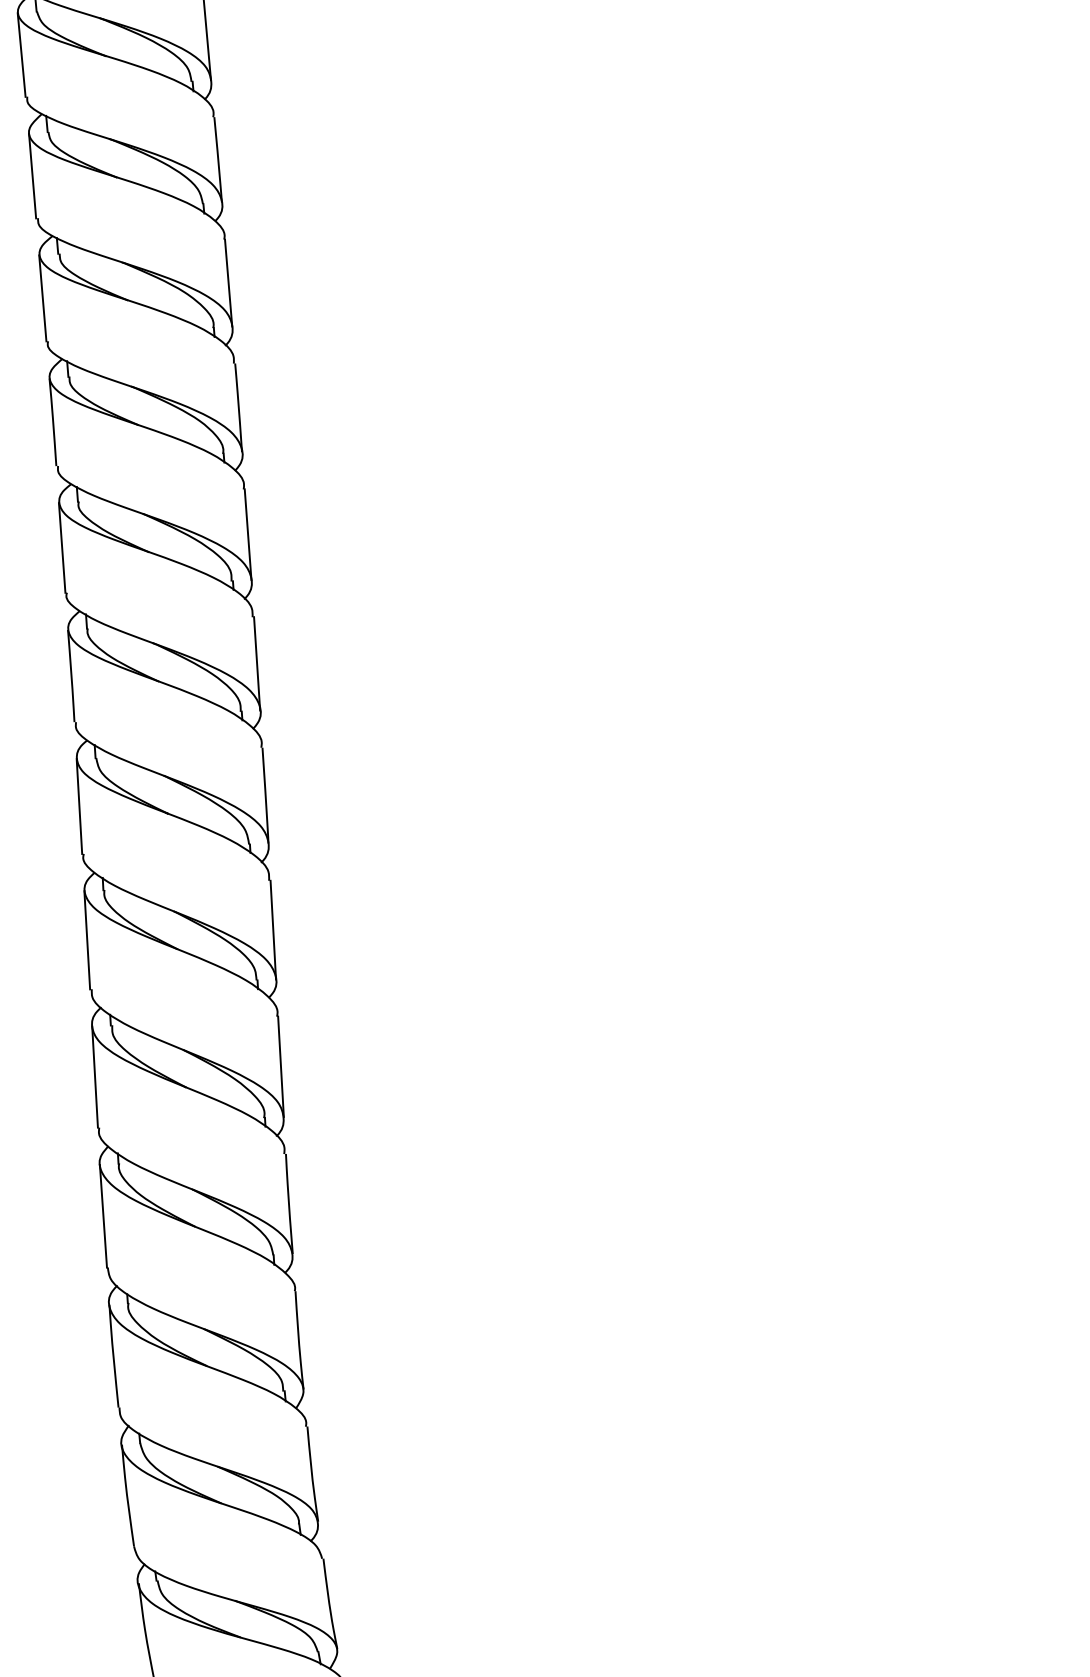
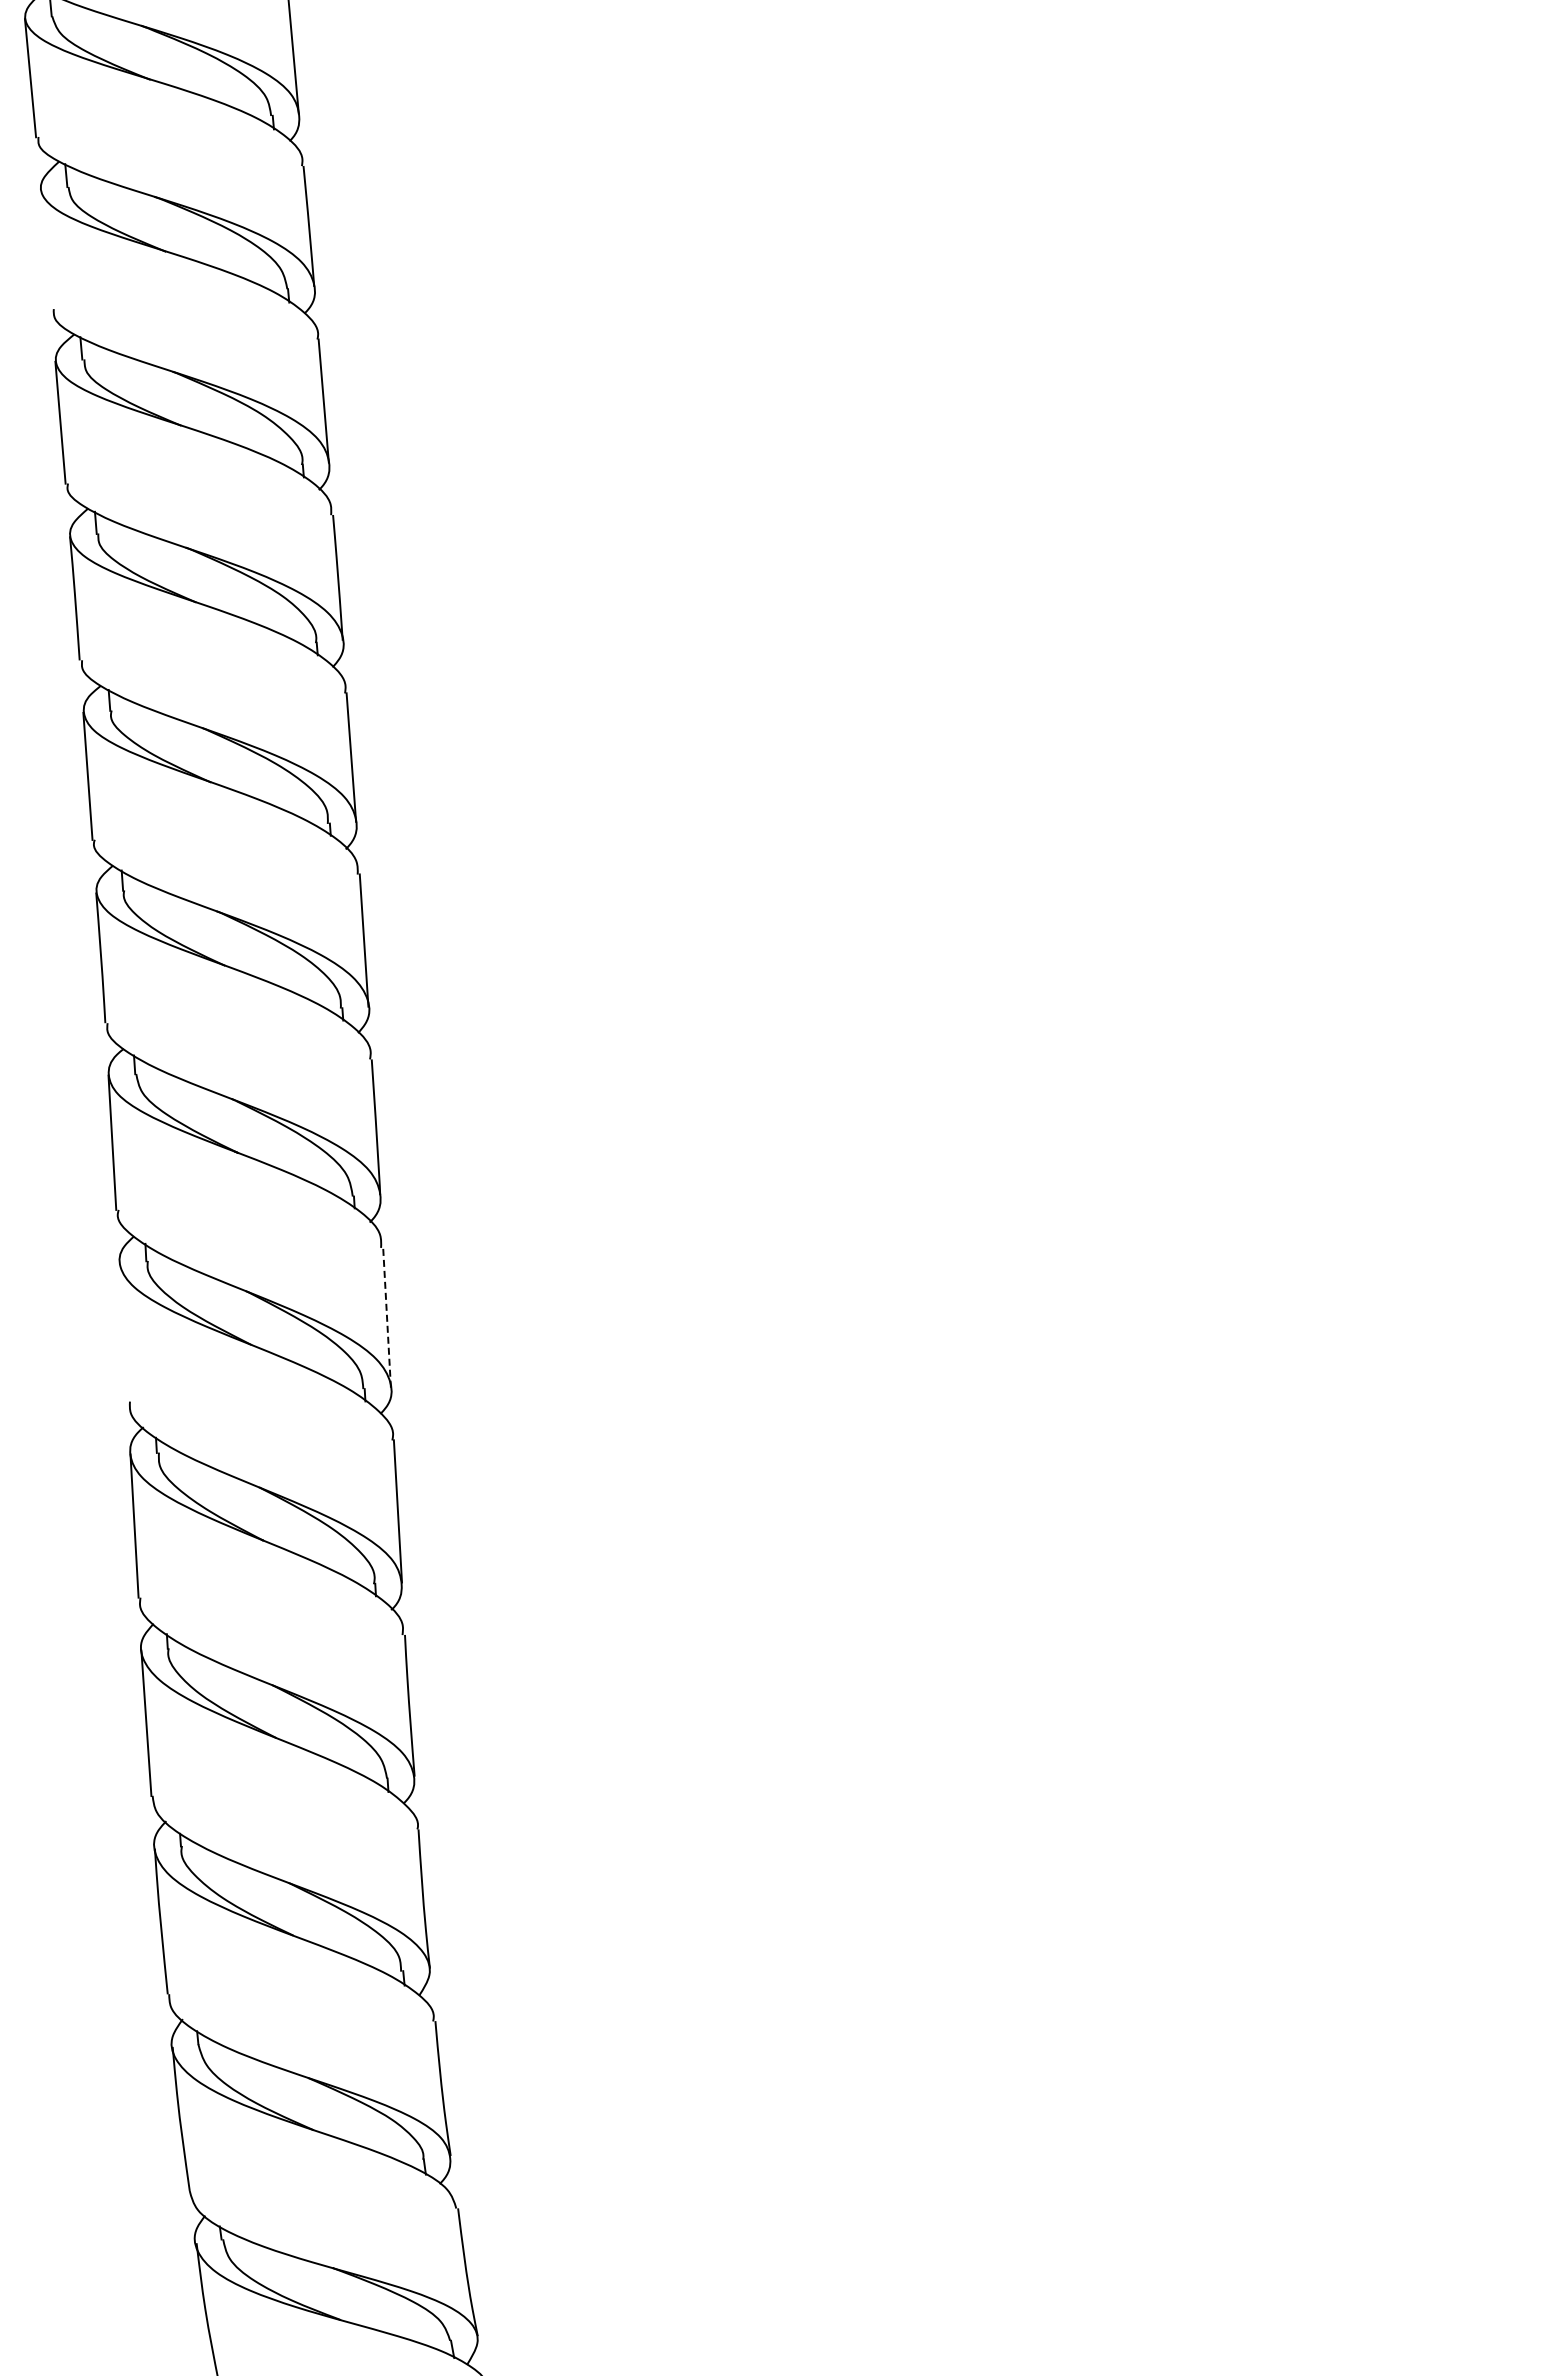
line: (32, 176) -> (46, 249), removed
line: (273, 929) -> (387, 1317), solid -> dashed
line: (87, 939) -> (123, 1331), removed

